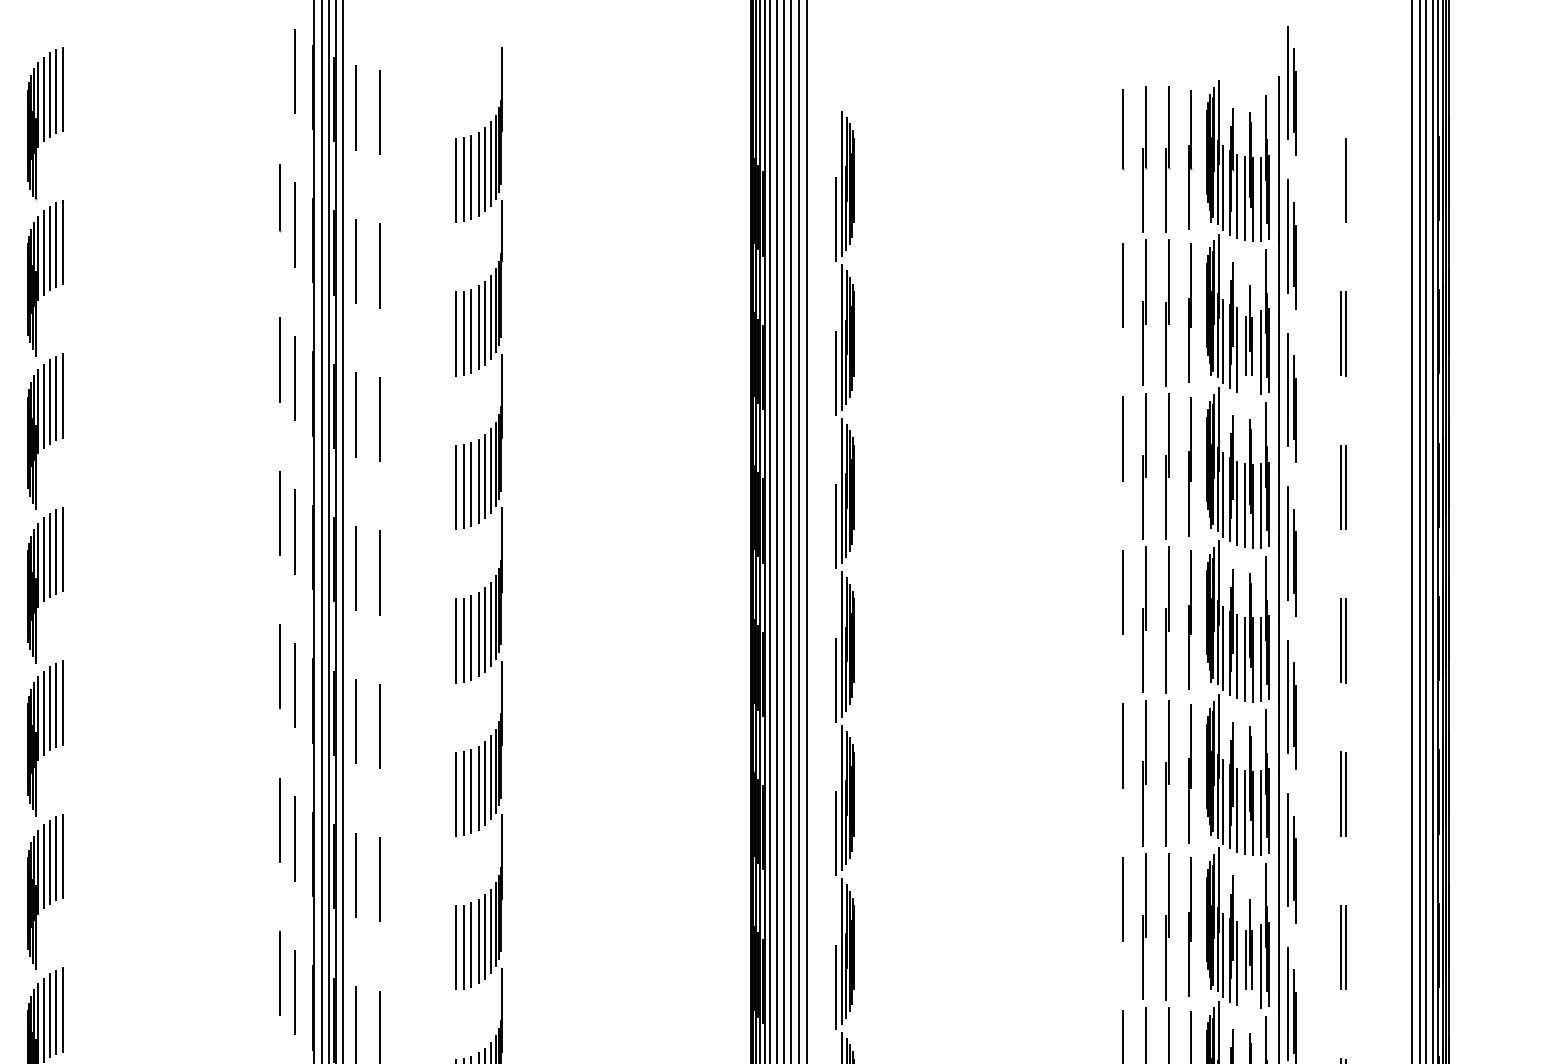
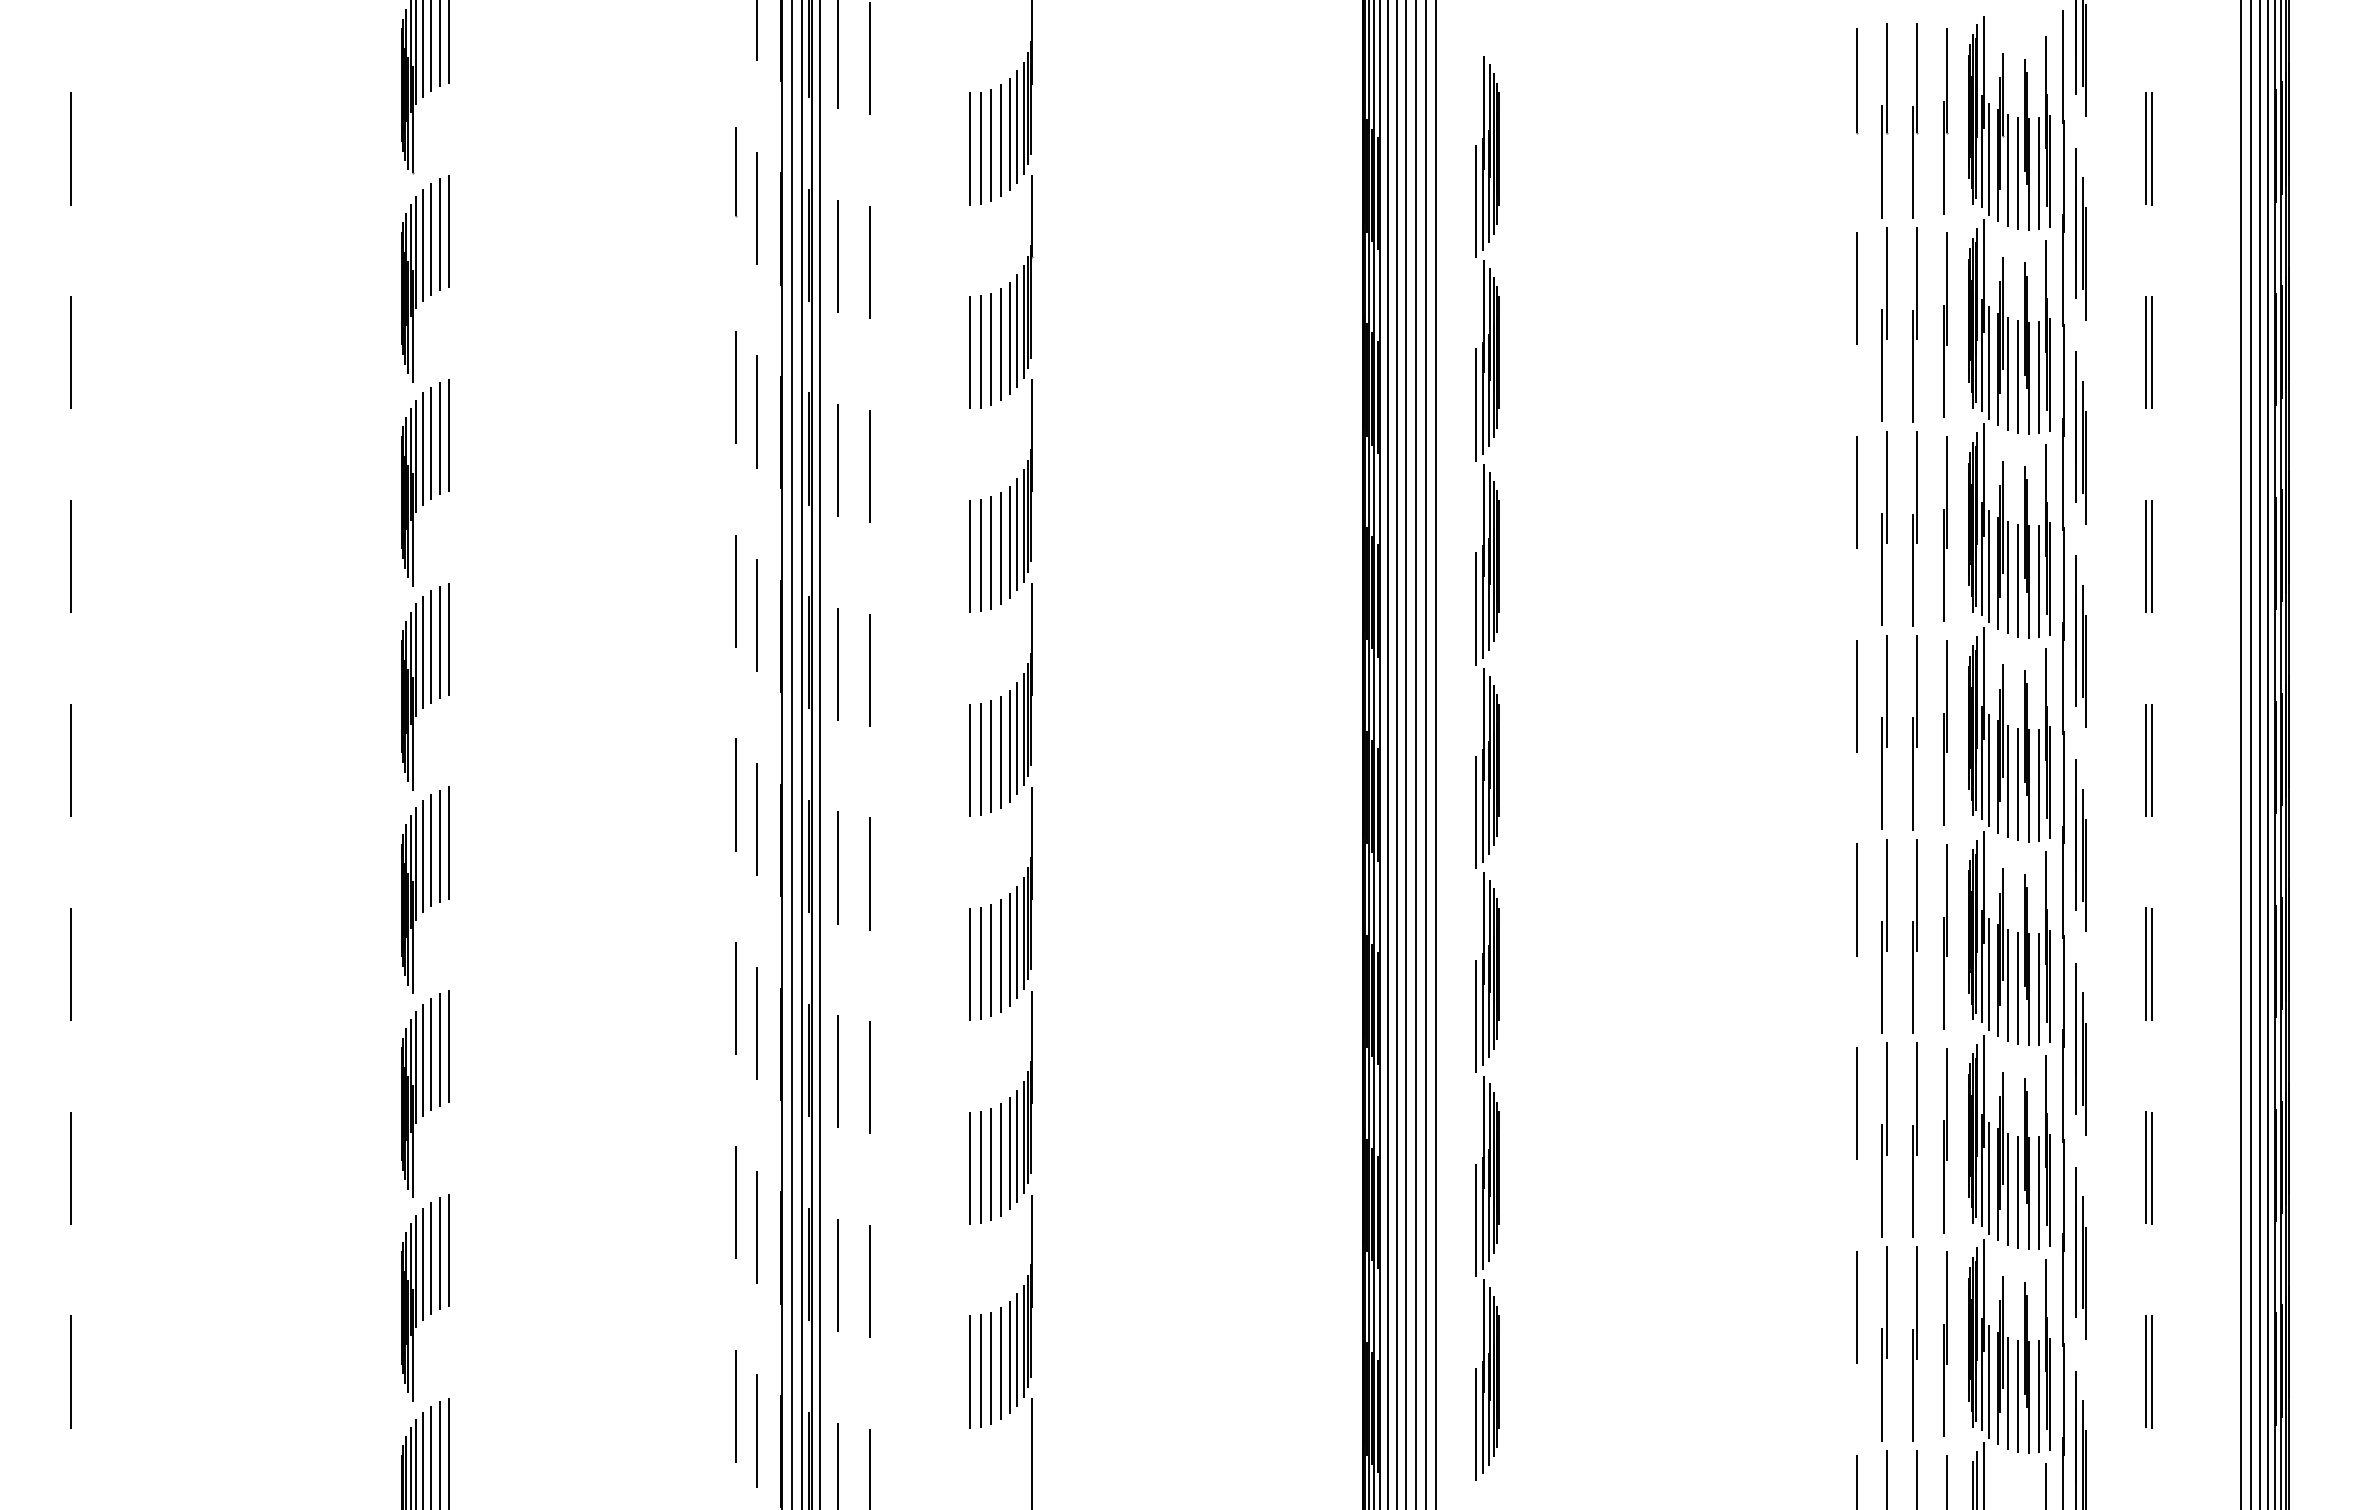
line: (1340, 180) -> (2145, 148), added
part: (1248, 330) -> (2023, 348), size x1.43
part: (1248, 944) -> (2023, 1163), size x1.43

